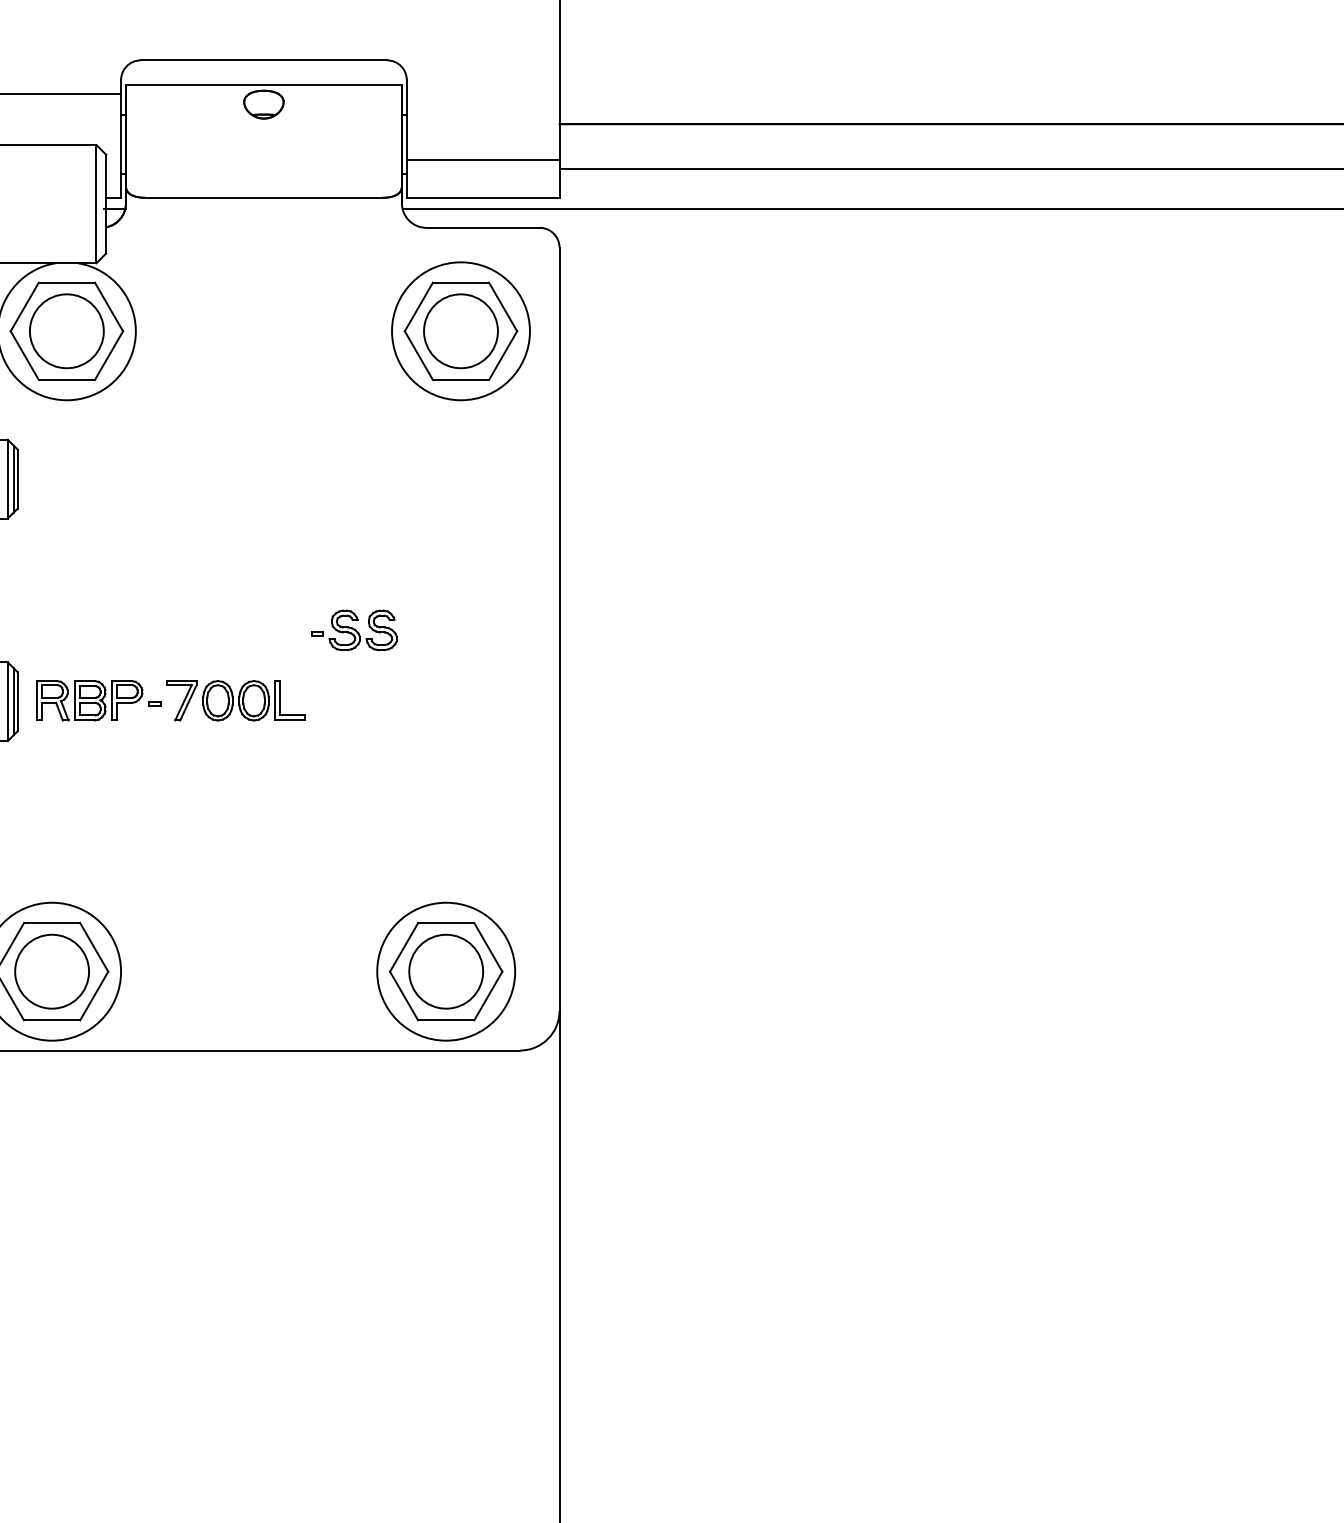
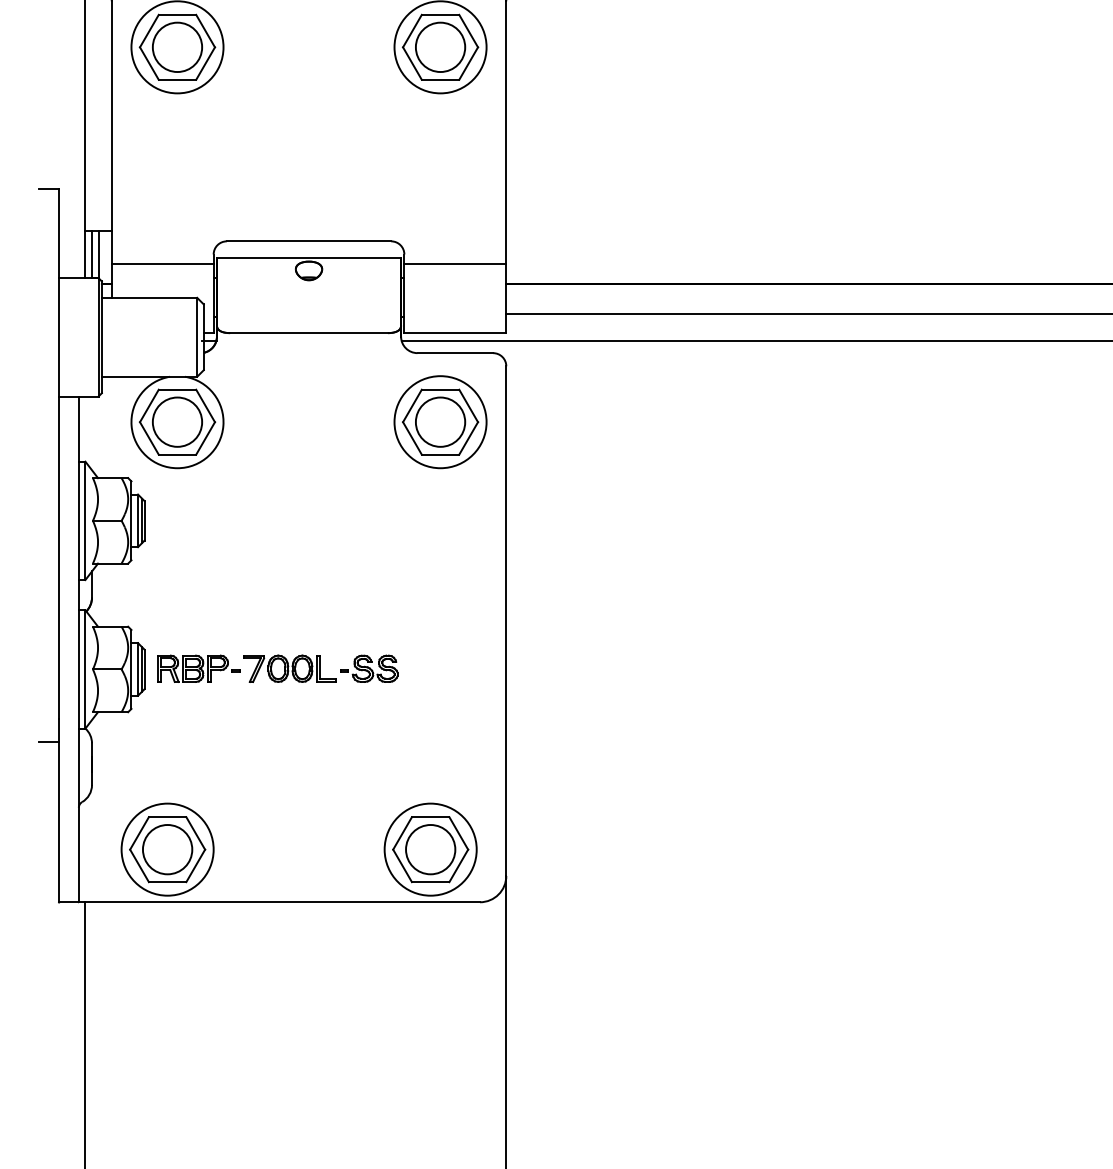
line: (483, 159) -> (455, 263), moved
part: (354, 629) -> (369, 668), moved

